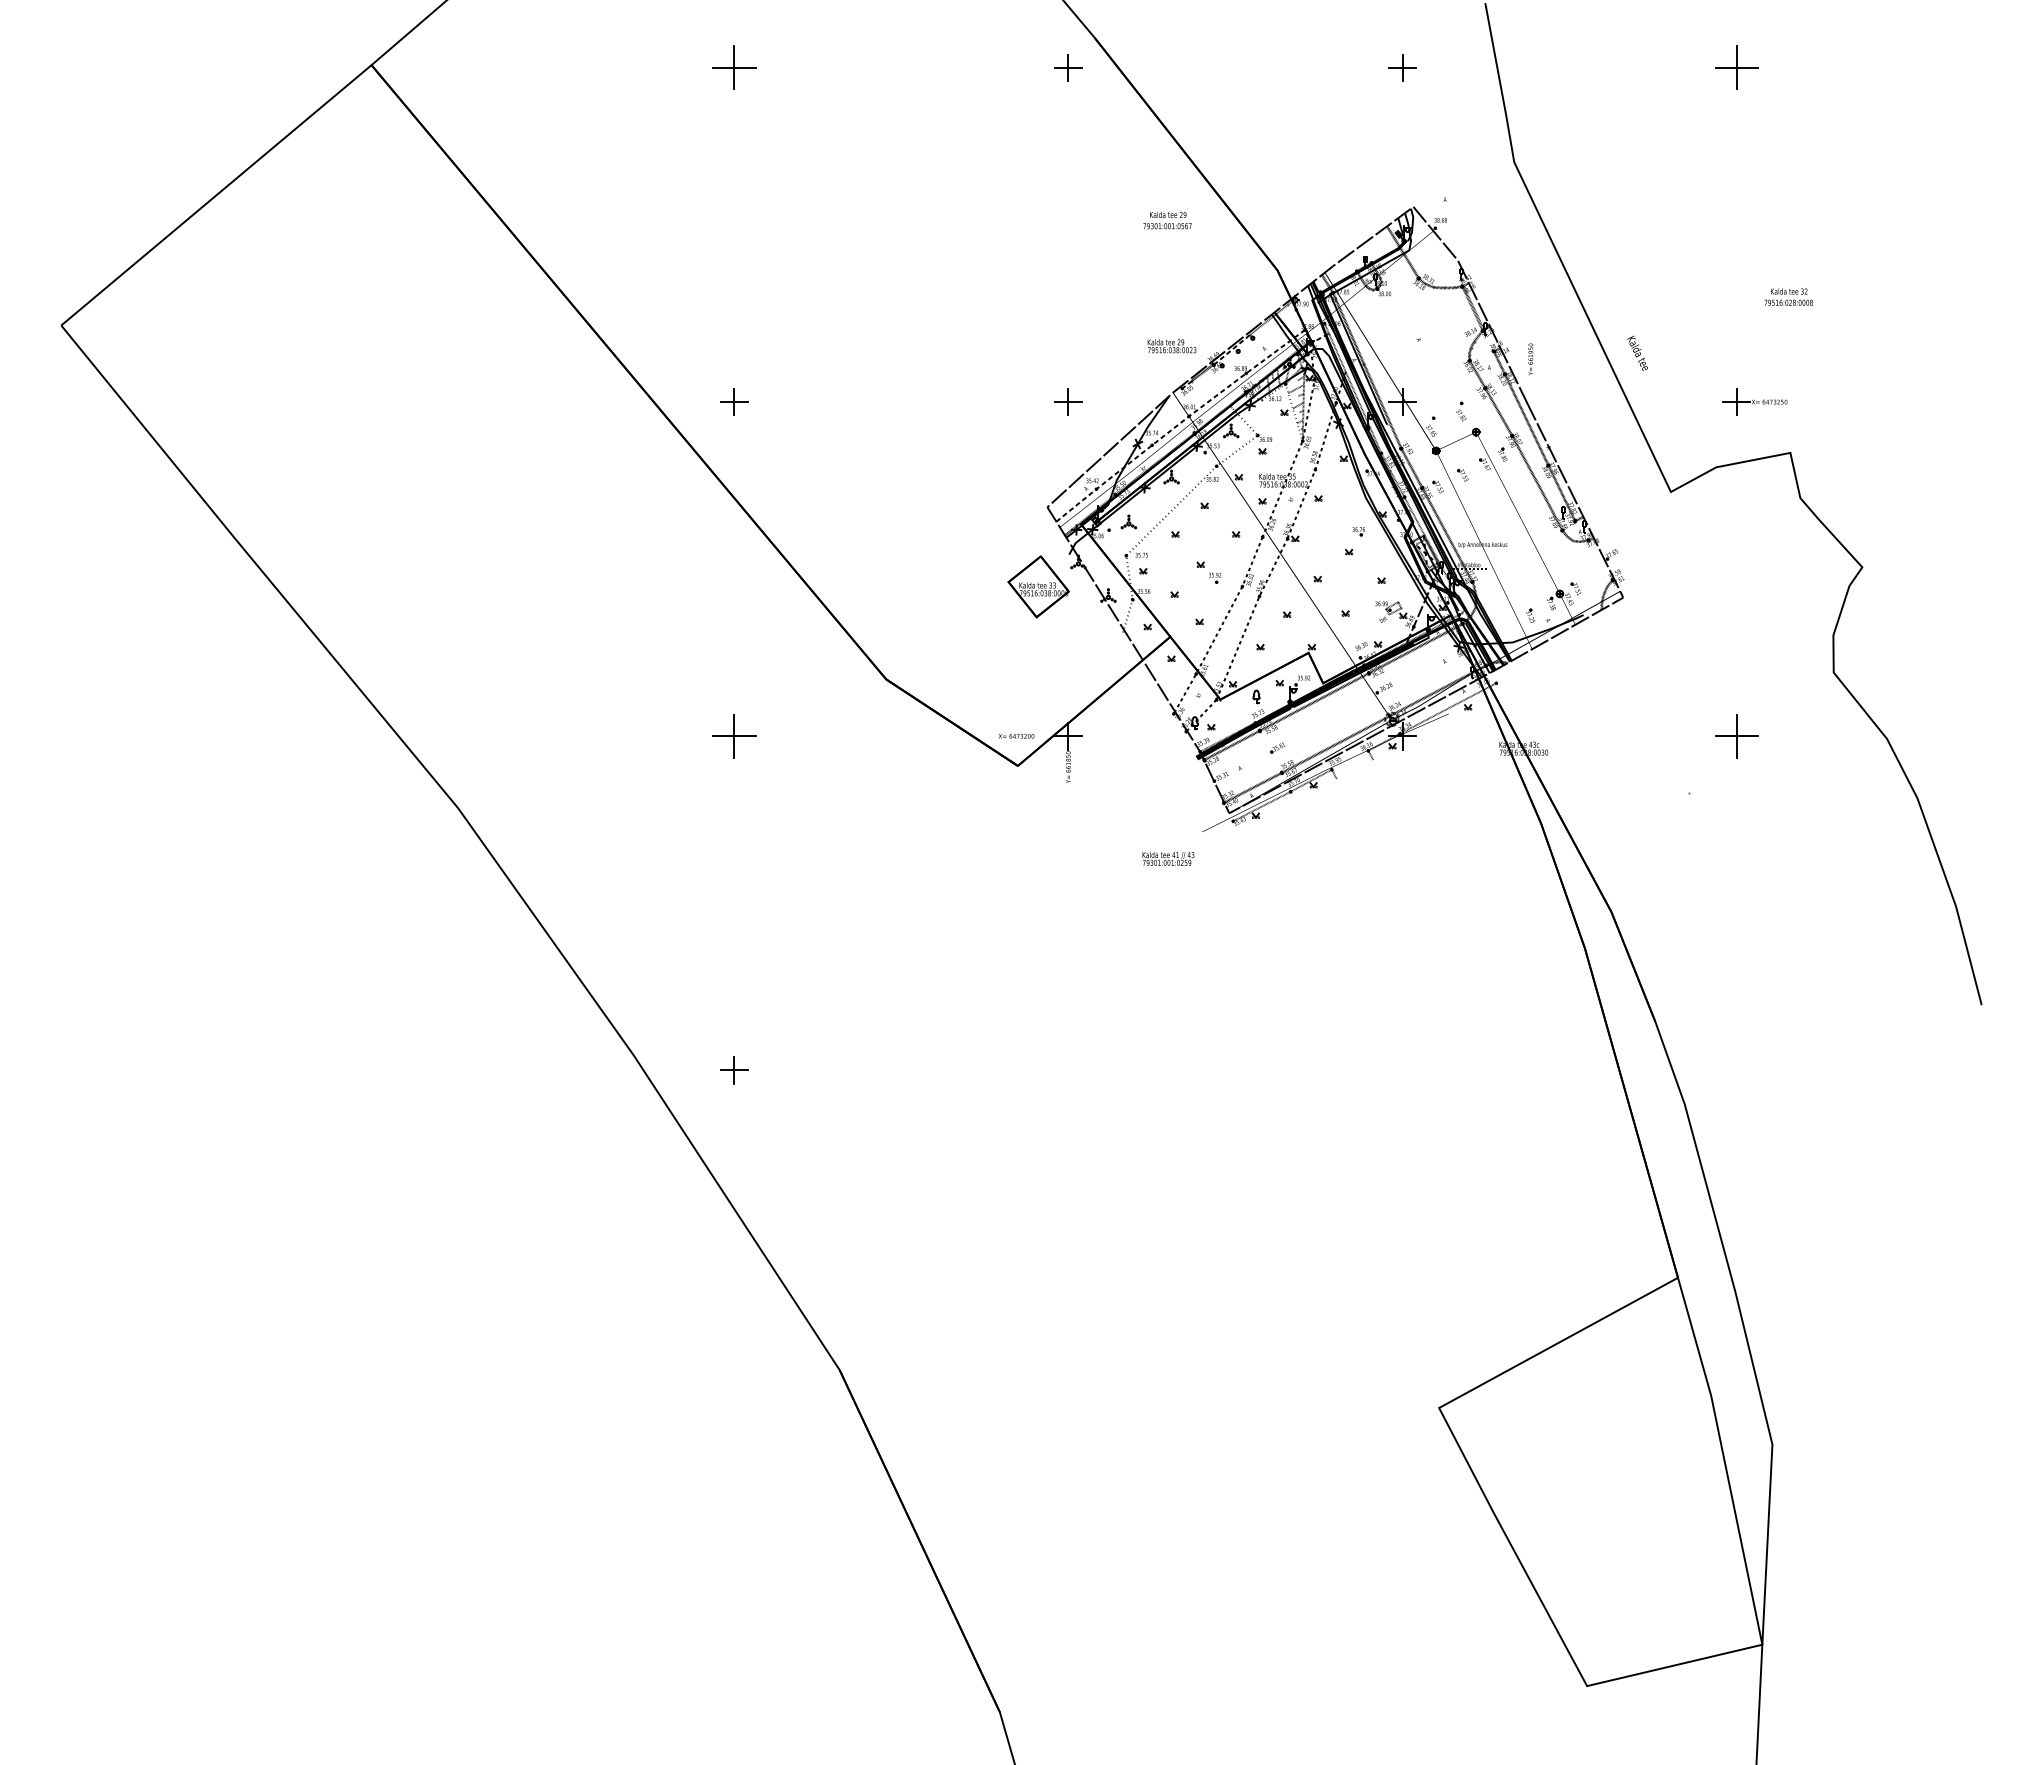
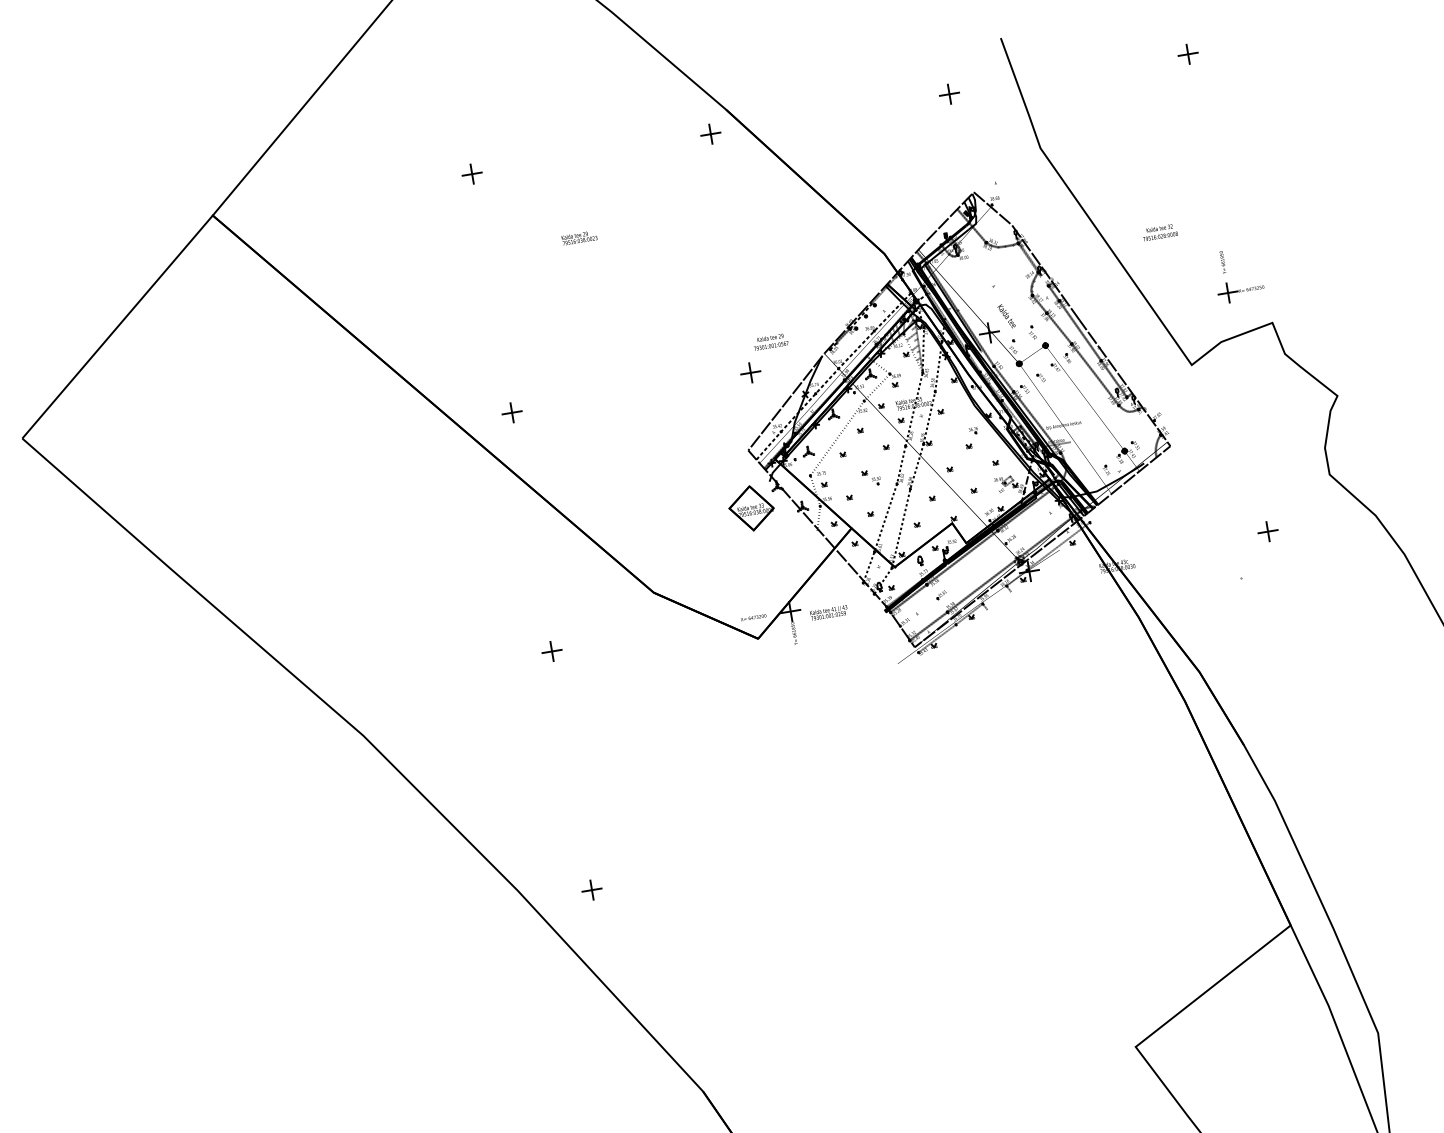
part: (734, 67) -> (472, 173), size x0.62
part: (1736, 67) -> (1187, 54), size x0.62
text: (1167, 220) -> (770, 341), moved
text: (1788, 296) -> (1159, 232), moved
text: (1171, 346) -> (579, 238), moved
text: (1637, 353) -> (1006, 316), moved
text: (1530, 359) -> (1222, 262), moved
part: (734, 736) -> (552, 651), size x0.62
part: (1736, 736) -> (1267, 531), size x0.62
text: (1168, 858) -> (829, 612), moved

